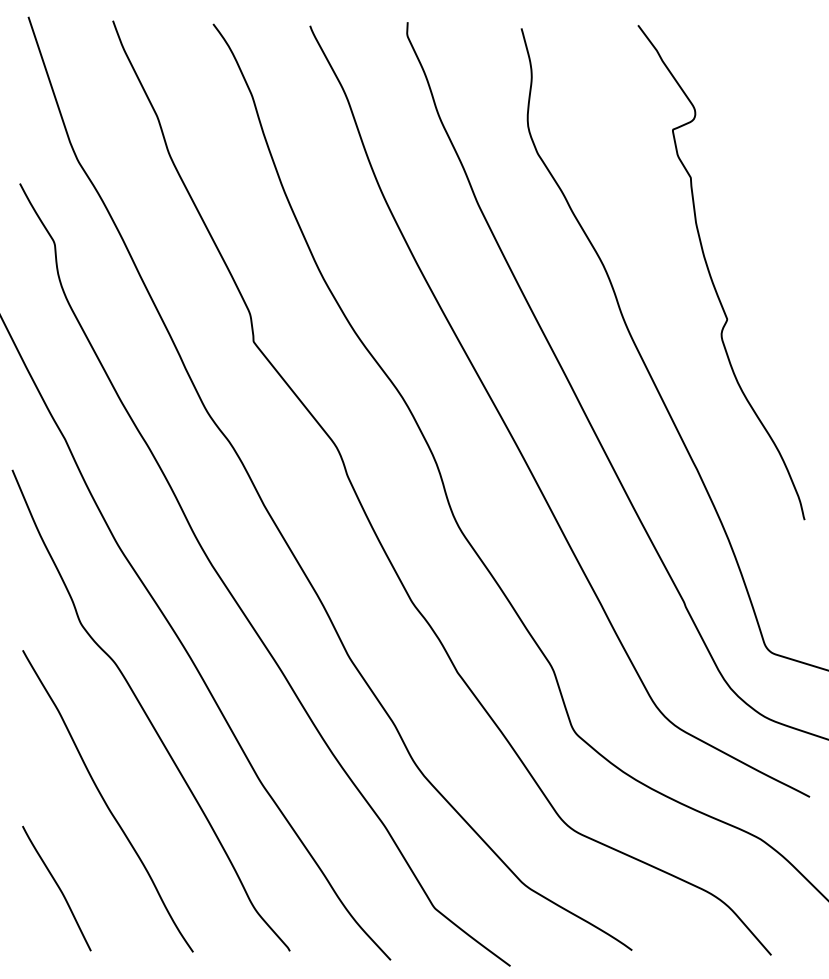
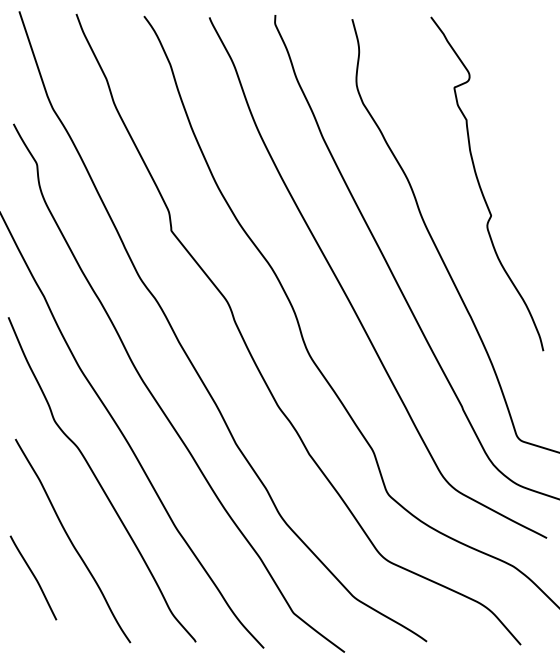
curve: (56, 886) -> (33, 576), moved

